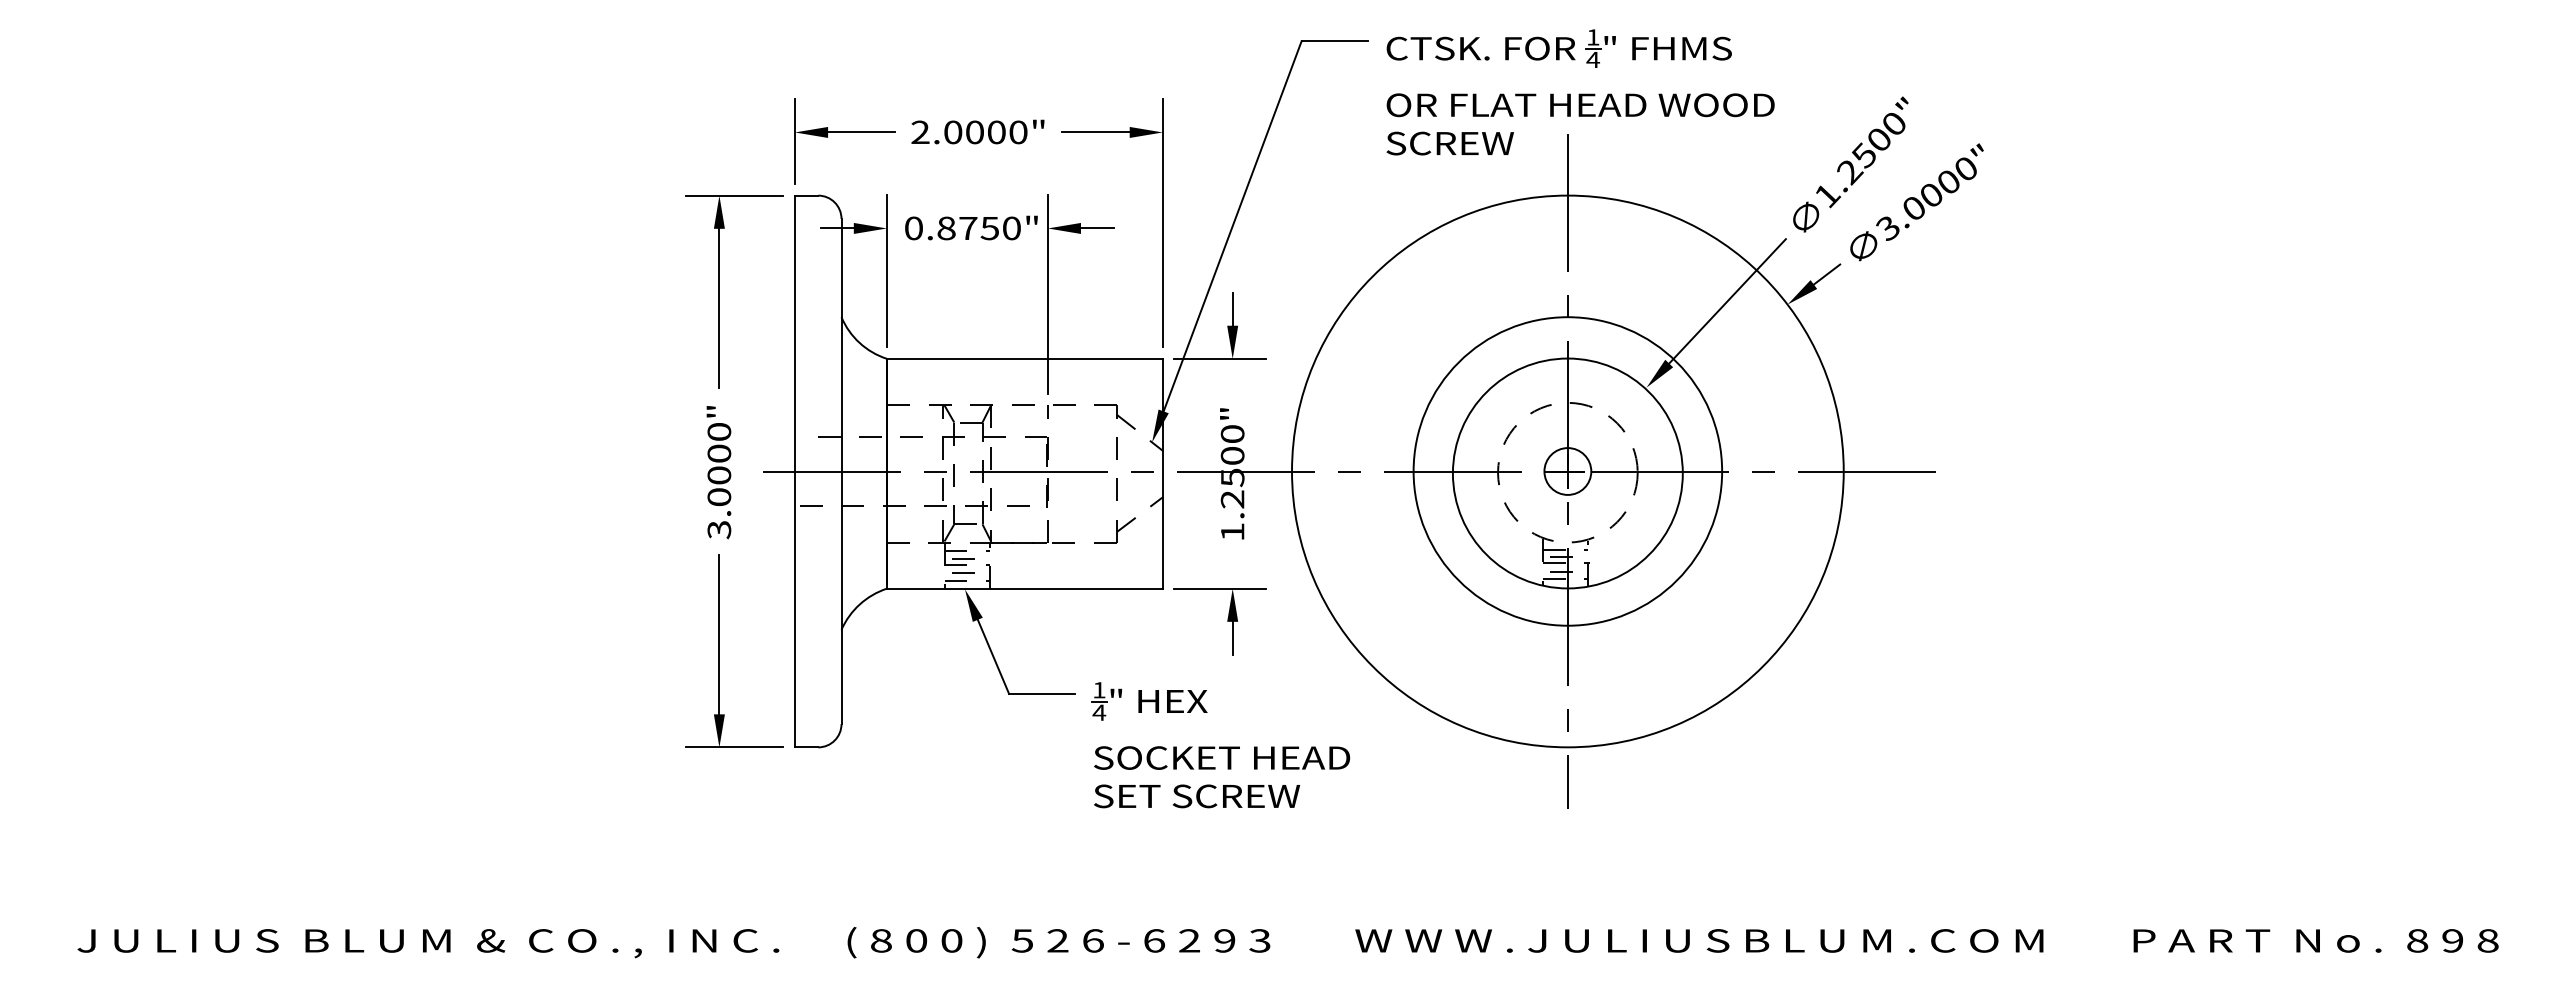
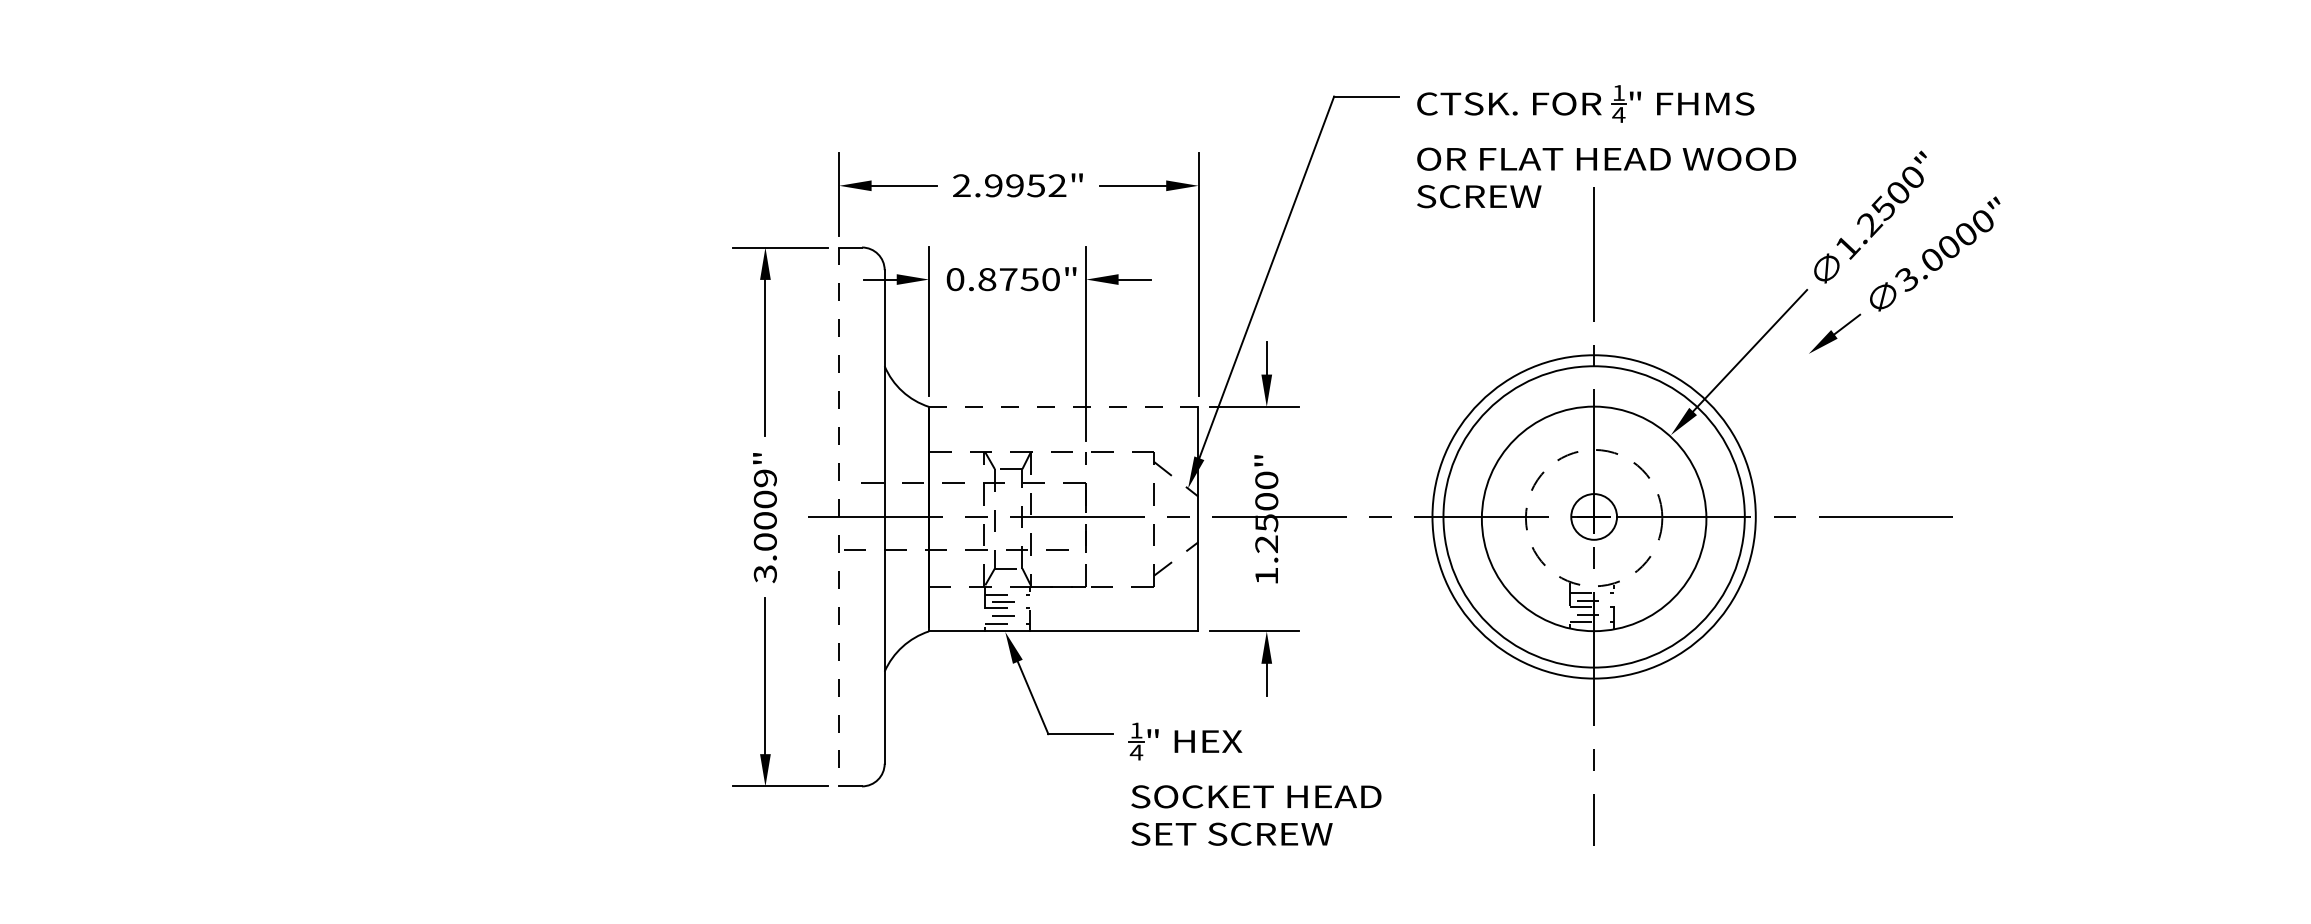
text: (985, 132) -> (1025, 185), 2.0000" -> 2.9952"
line: (1024, 358) -> (1063, 406), solid -> dashed
text: (719, 431) -> (765, 477), 3.0000" -> 3.0009"
line: (794, 471) -> (838, 516), solid -> dashed
circle: (1567, 471) -> (1593, 516), size x0.6

